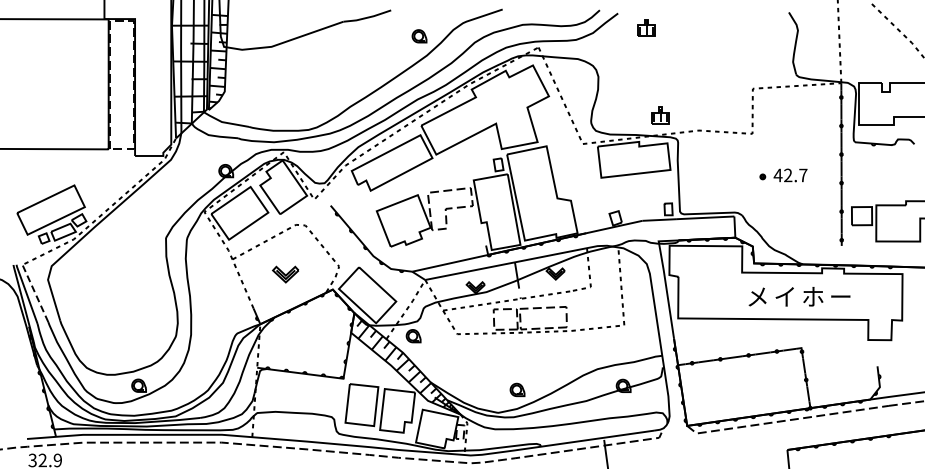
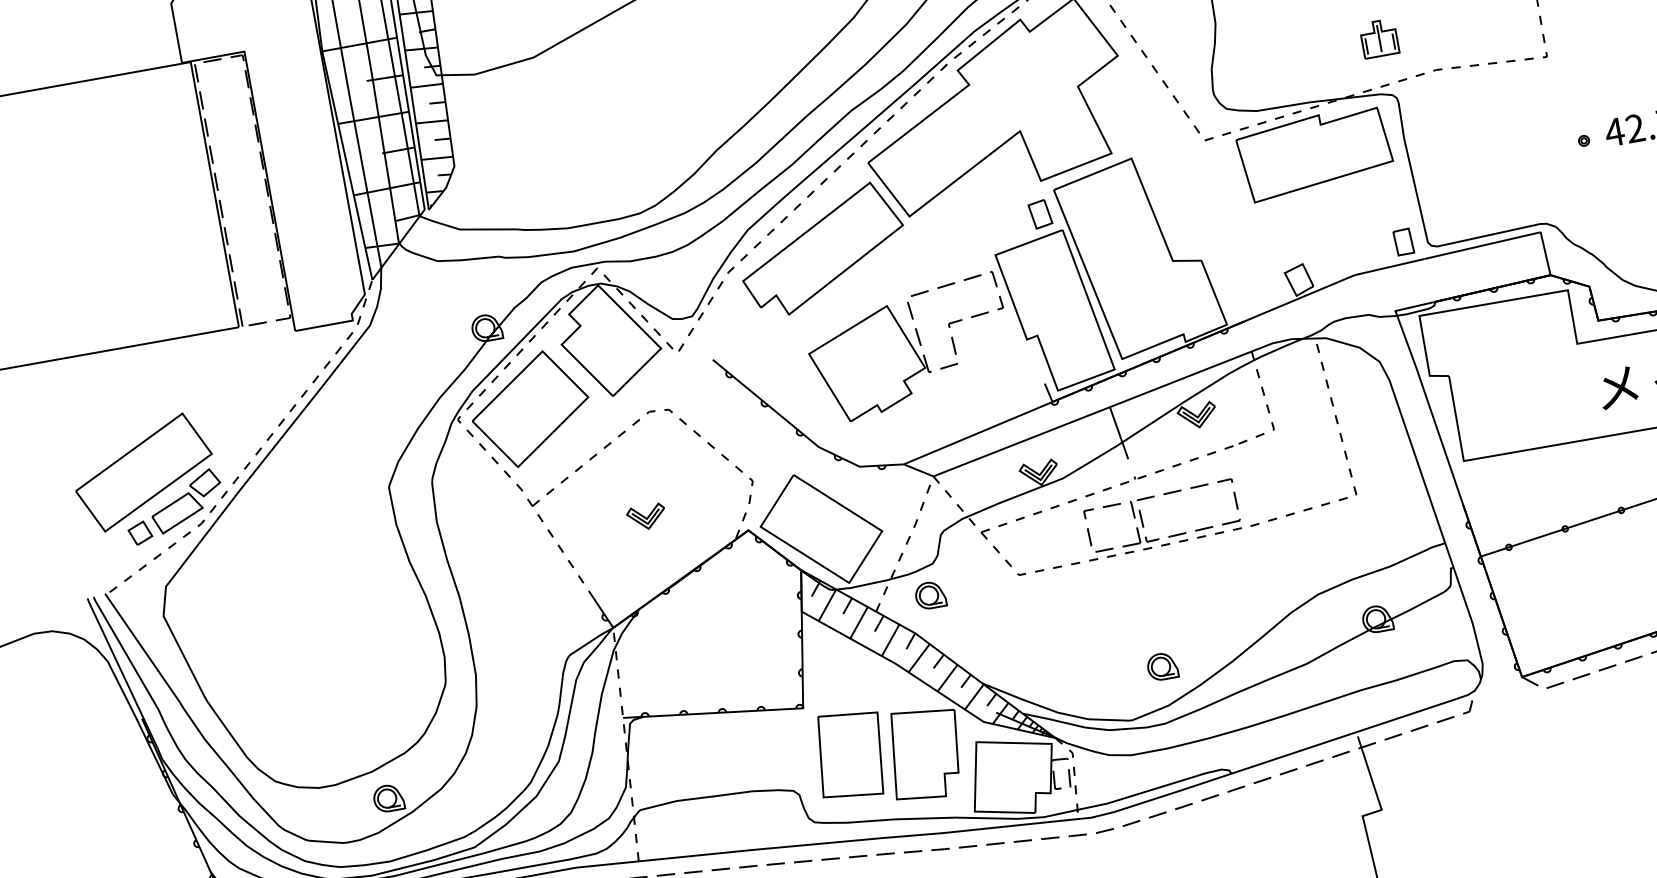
part: (660, 115) -> (1379, 38), moved
part: (285, 274) -> (646, 517), size x0.71
line: (35, 293) -> (143, 648), dashed -> solid

